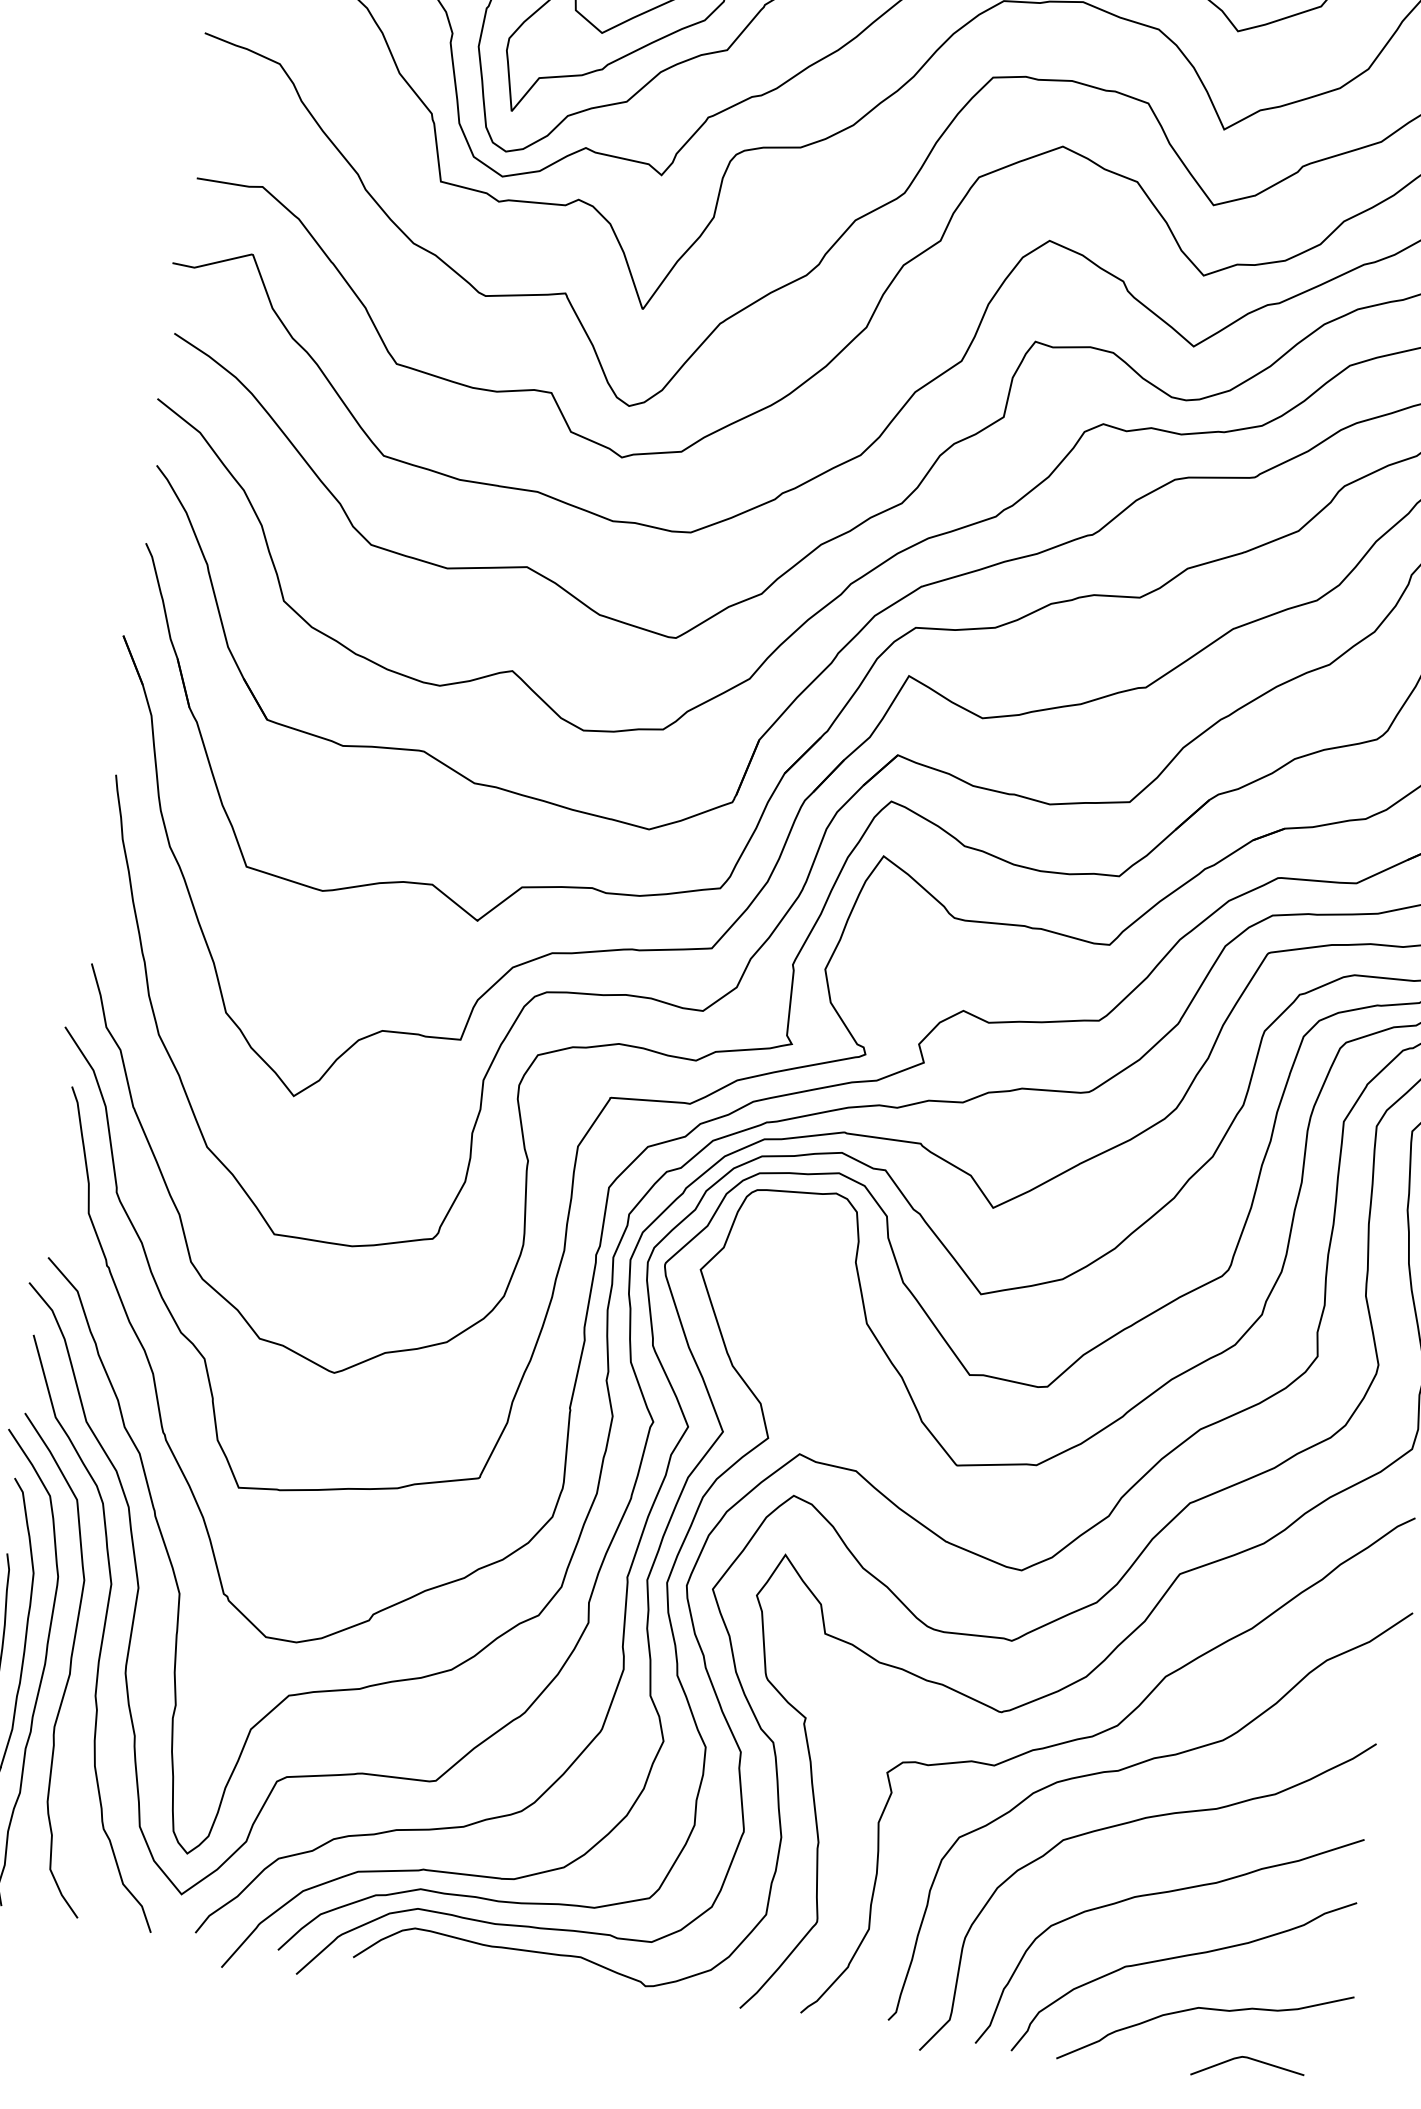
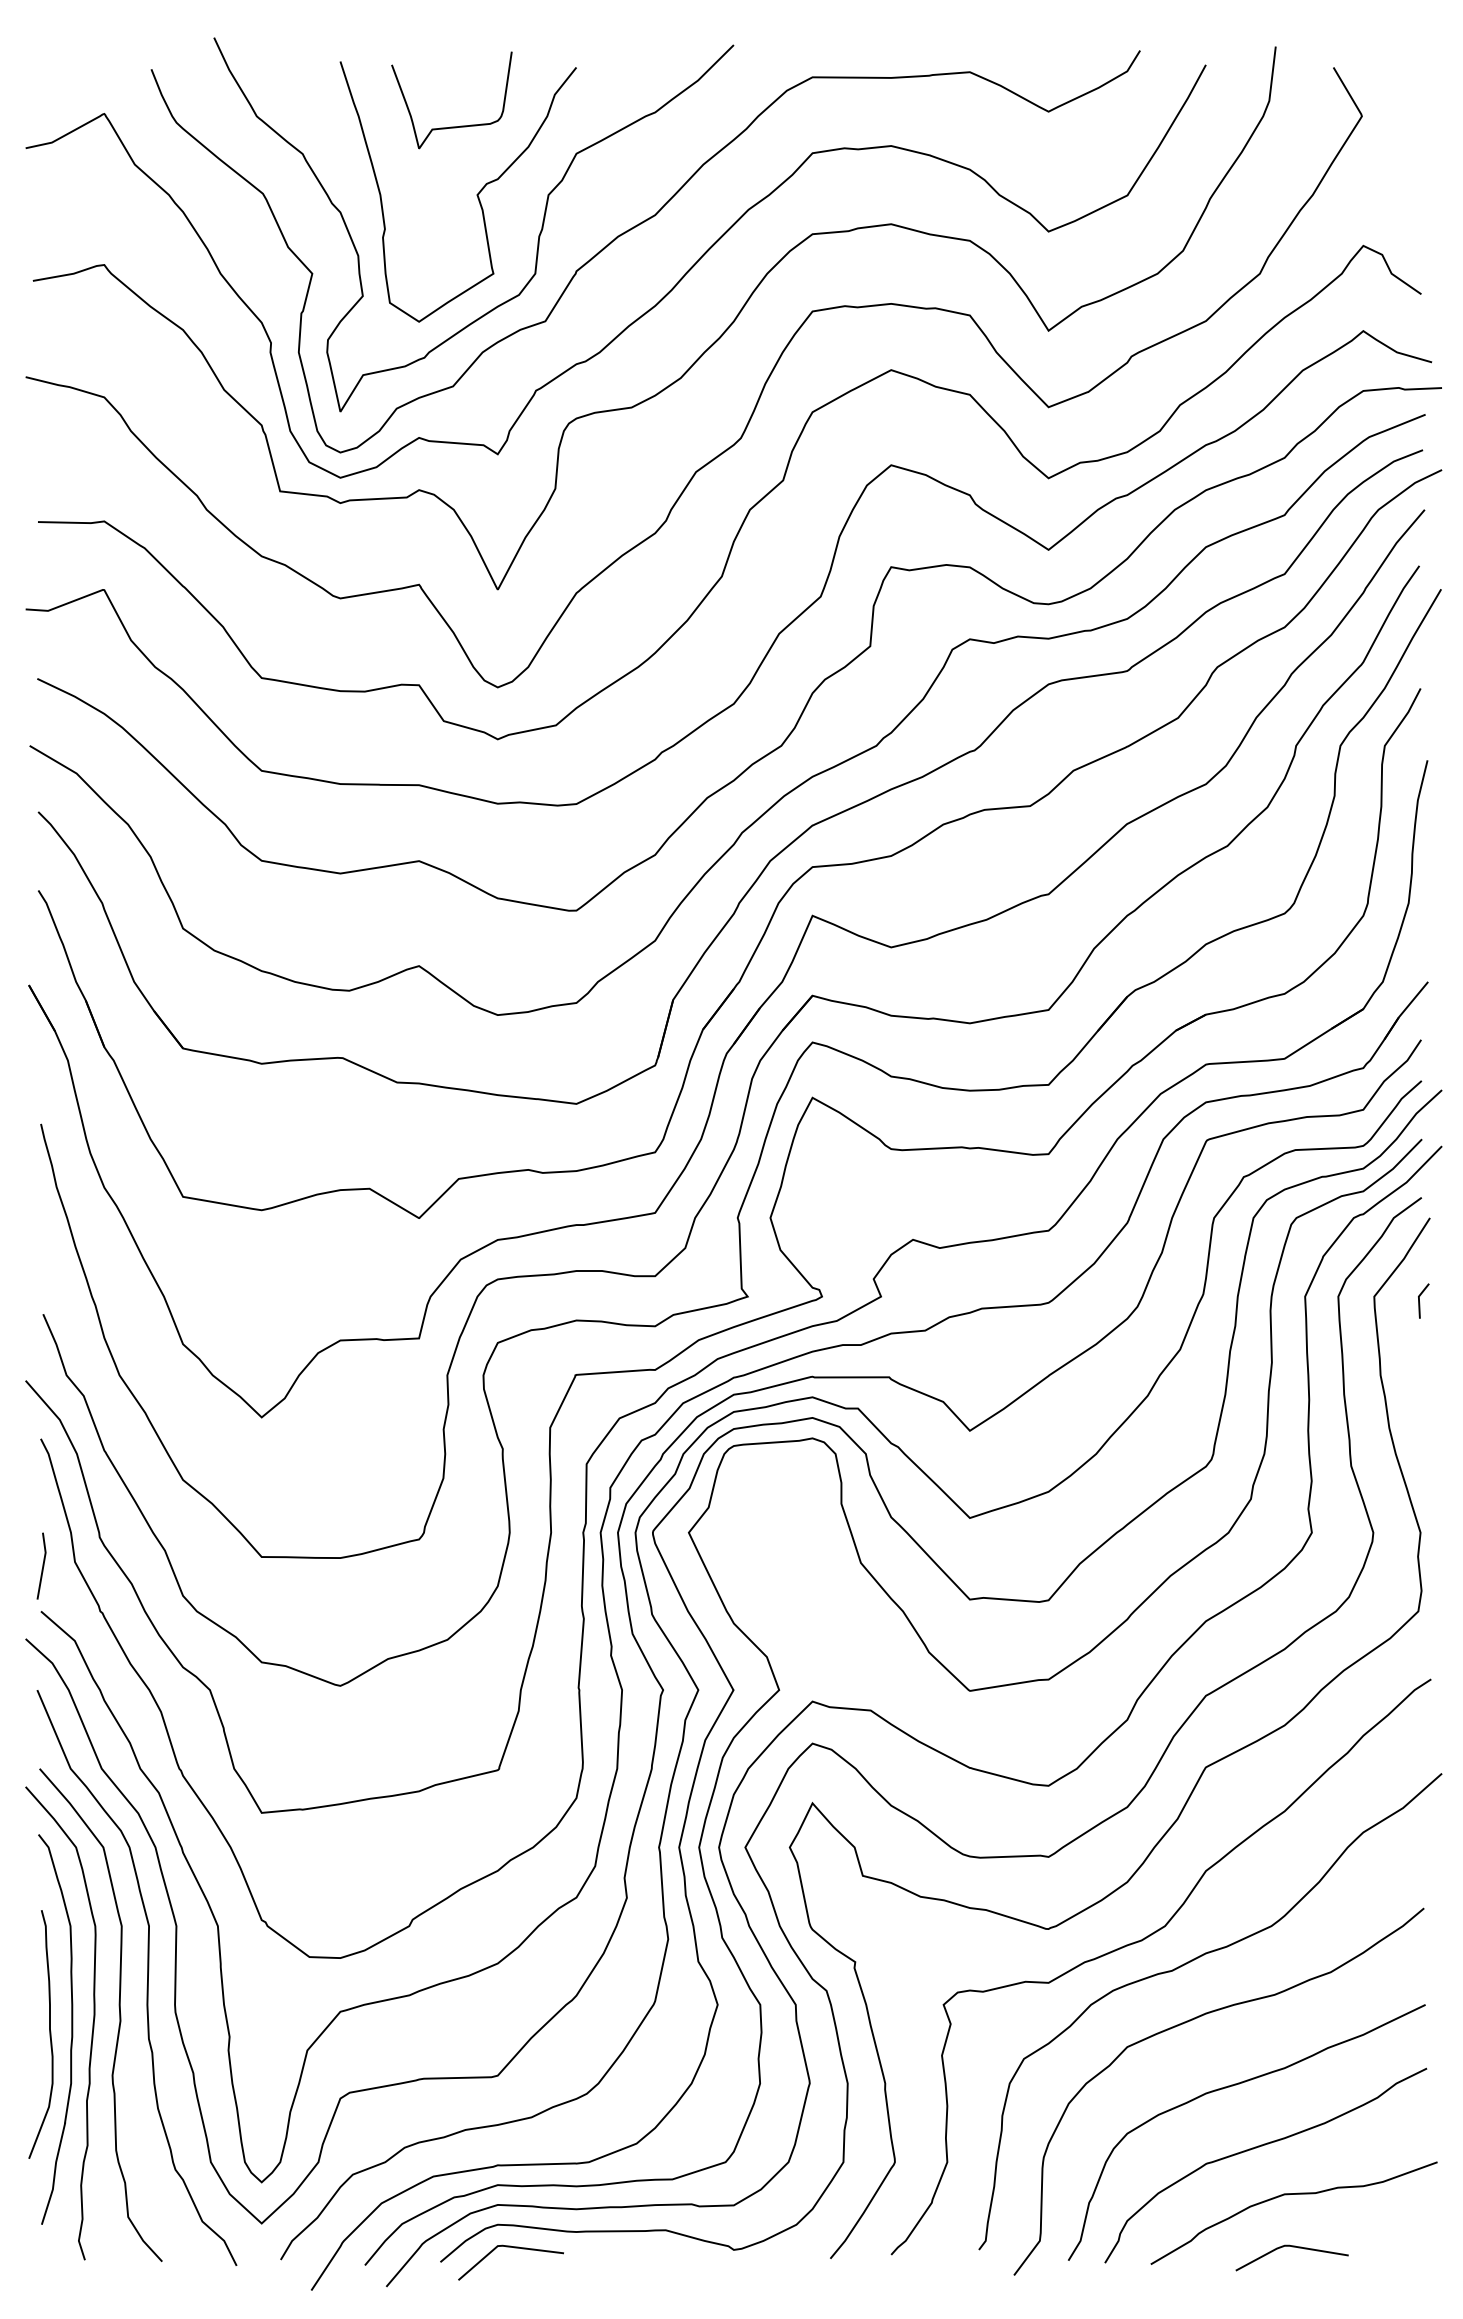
line: (56, 1212) -> (42, 1565), added
line: (428, 1954) -> (514, 2248), added
line: (1249, 2059) -> (1292, 2247), moved

